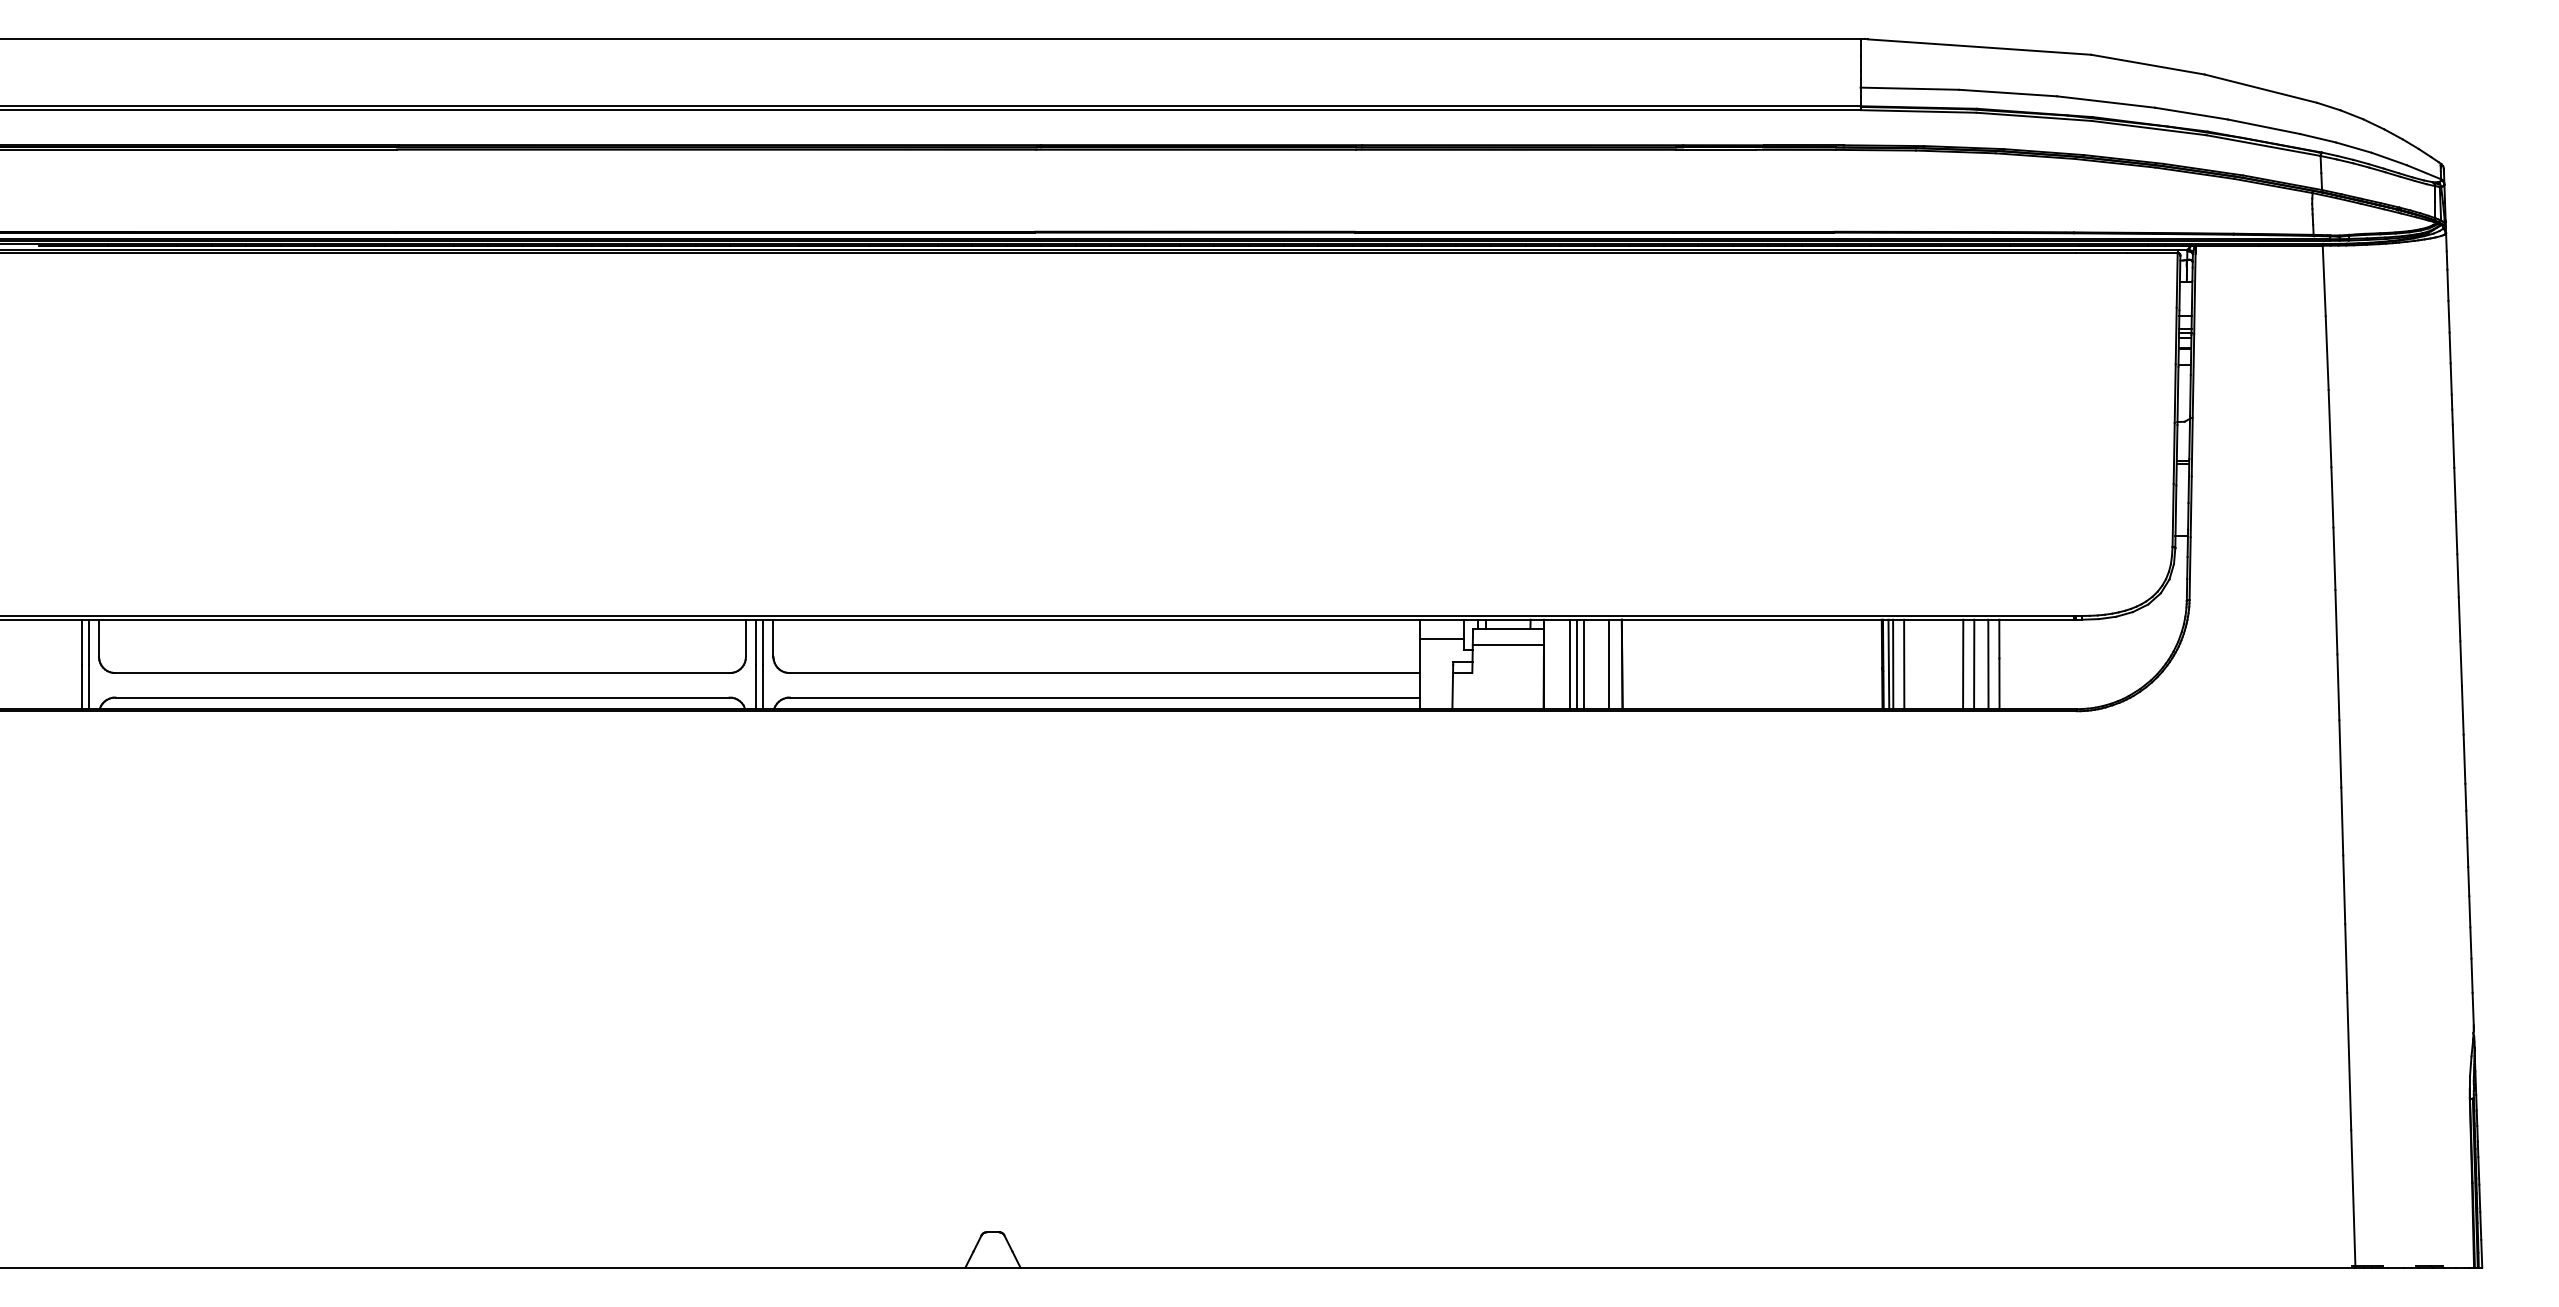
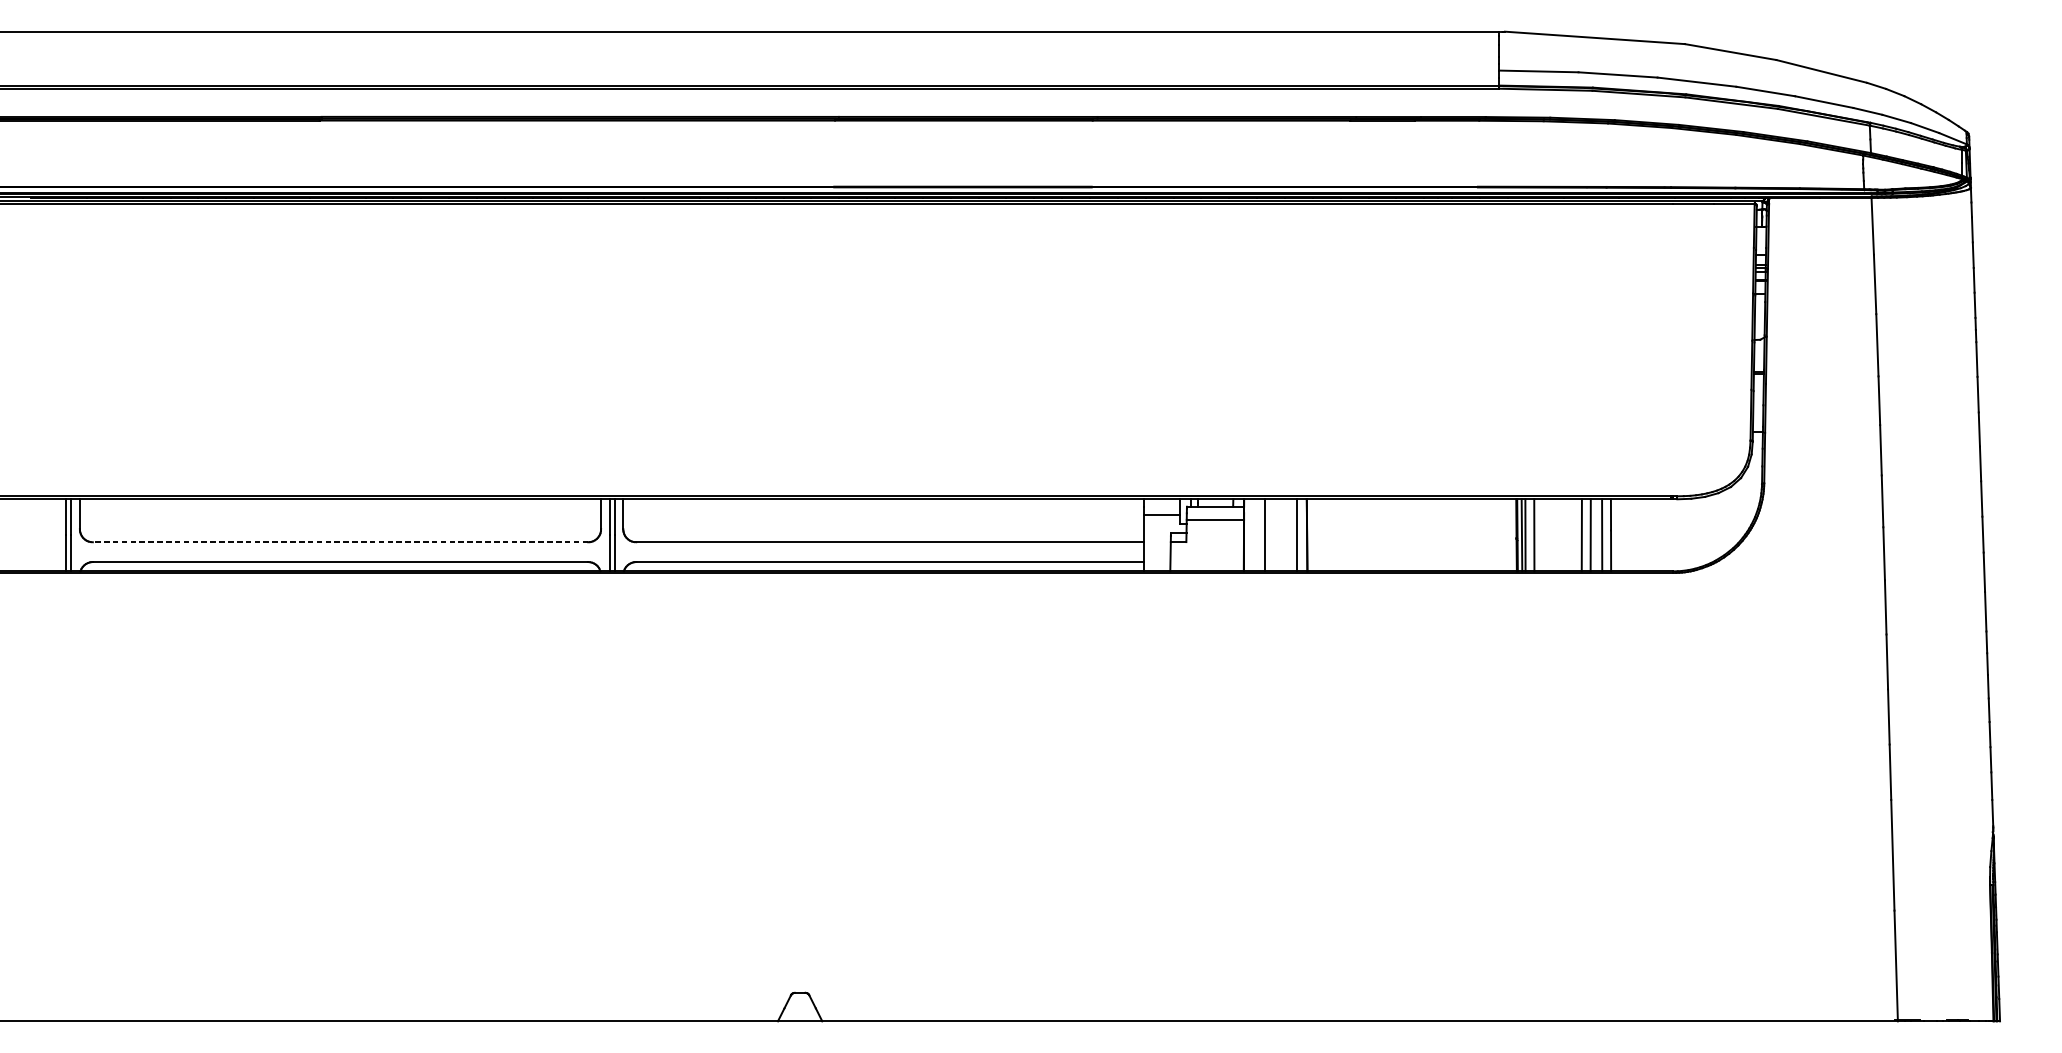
line: (1576, 664) -> (1270, 535), removed
line: (1584, 664) -> (1276, 535), removed
line: (421, 673) -> (339, 542), solid -> dashed

